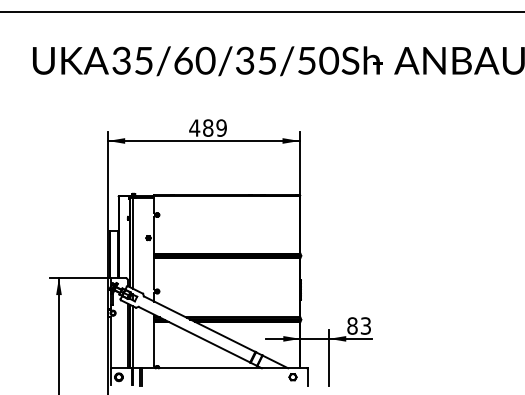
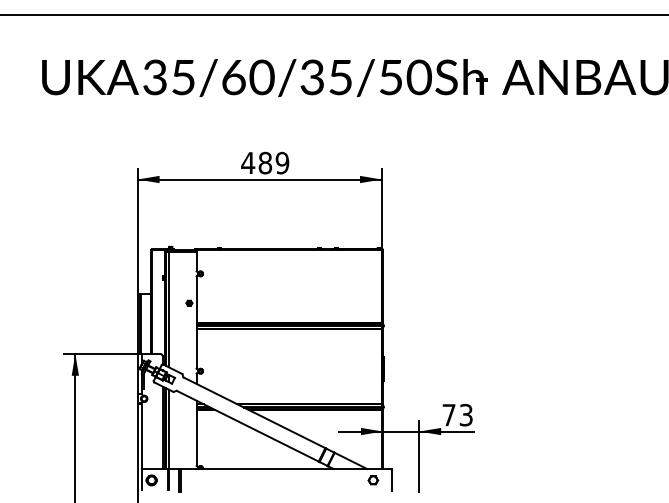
text: (352, 325) -> (449, 414), 83 -> 73

